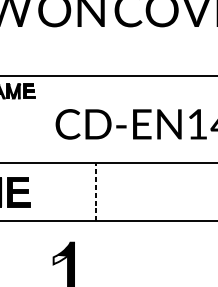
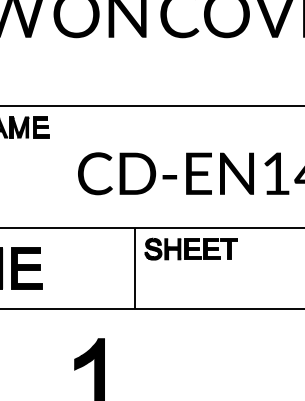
part: (136, 177) -> (190, 248), added
line: (96, 192) -> (134, 268), dashed -> solid
fill: (61, 259) -> (85, 362), added

